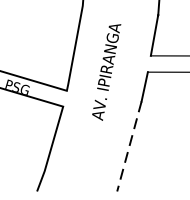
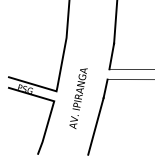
text: (106, 72) -> (78, 98), moved
line: (128, 146) -> (95, 126), dashed -> solid

